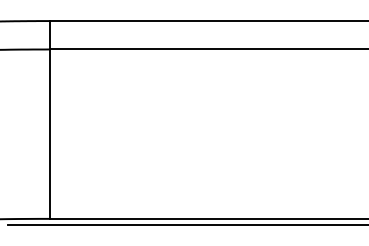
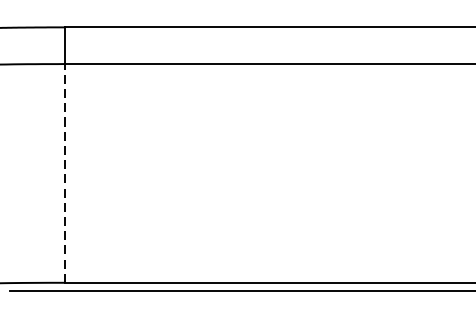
line: (50, 134) -> (64, 173), solid -> dashed

